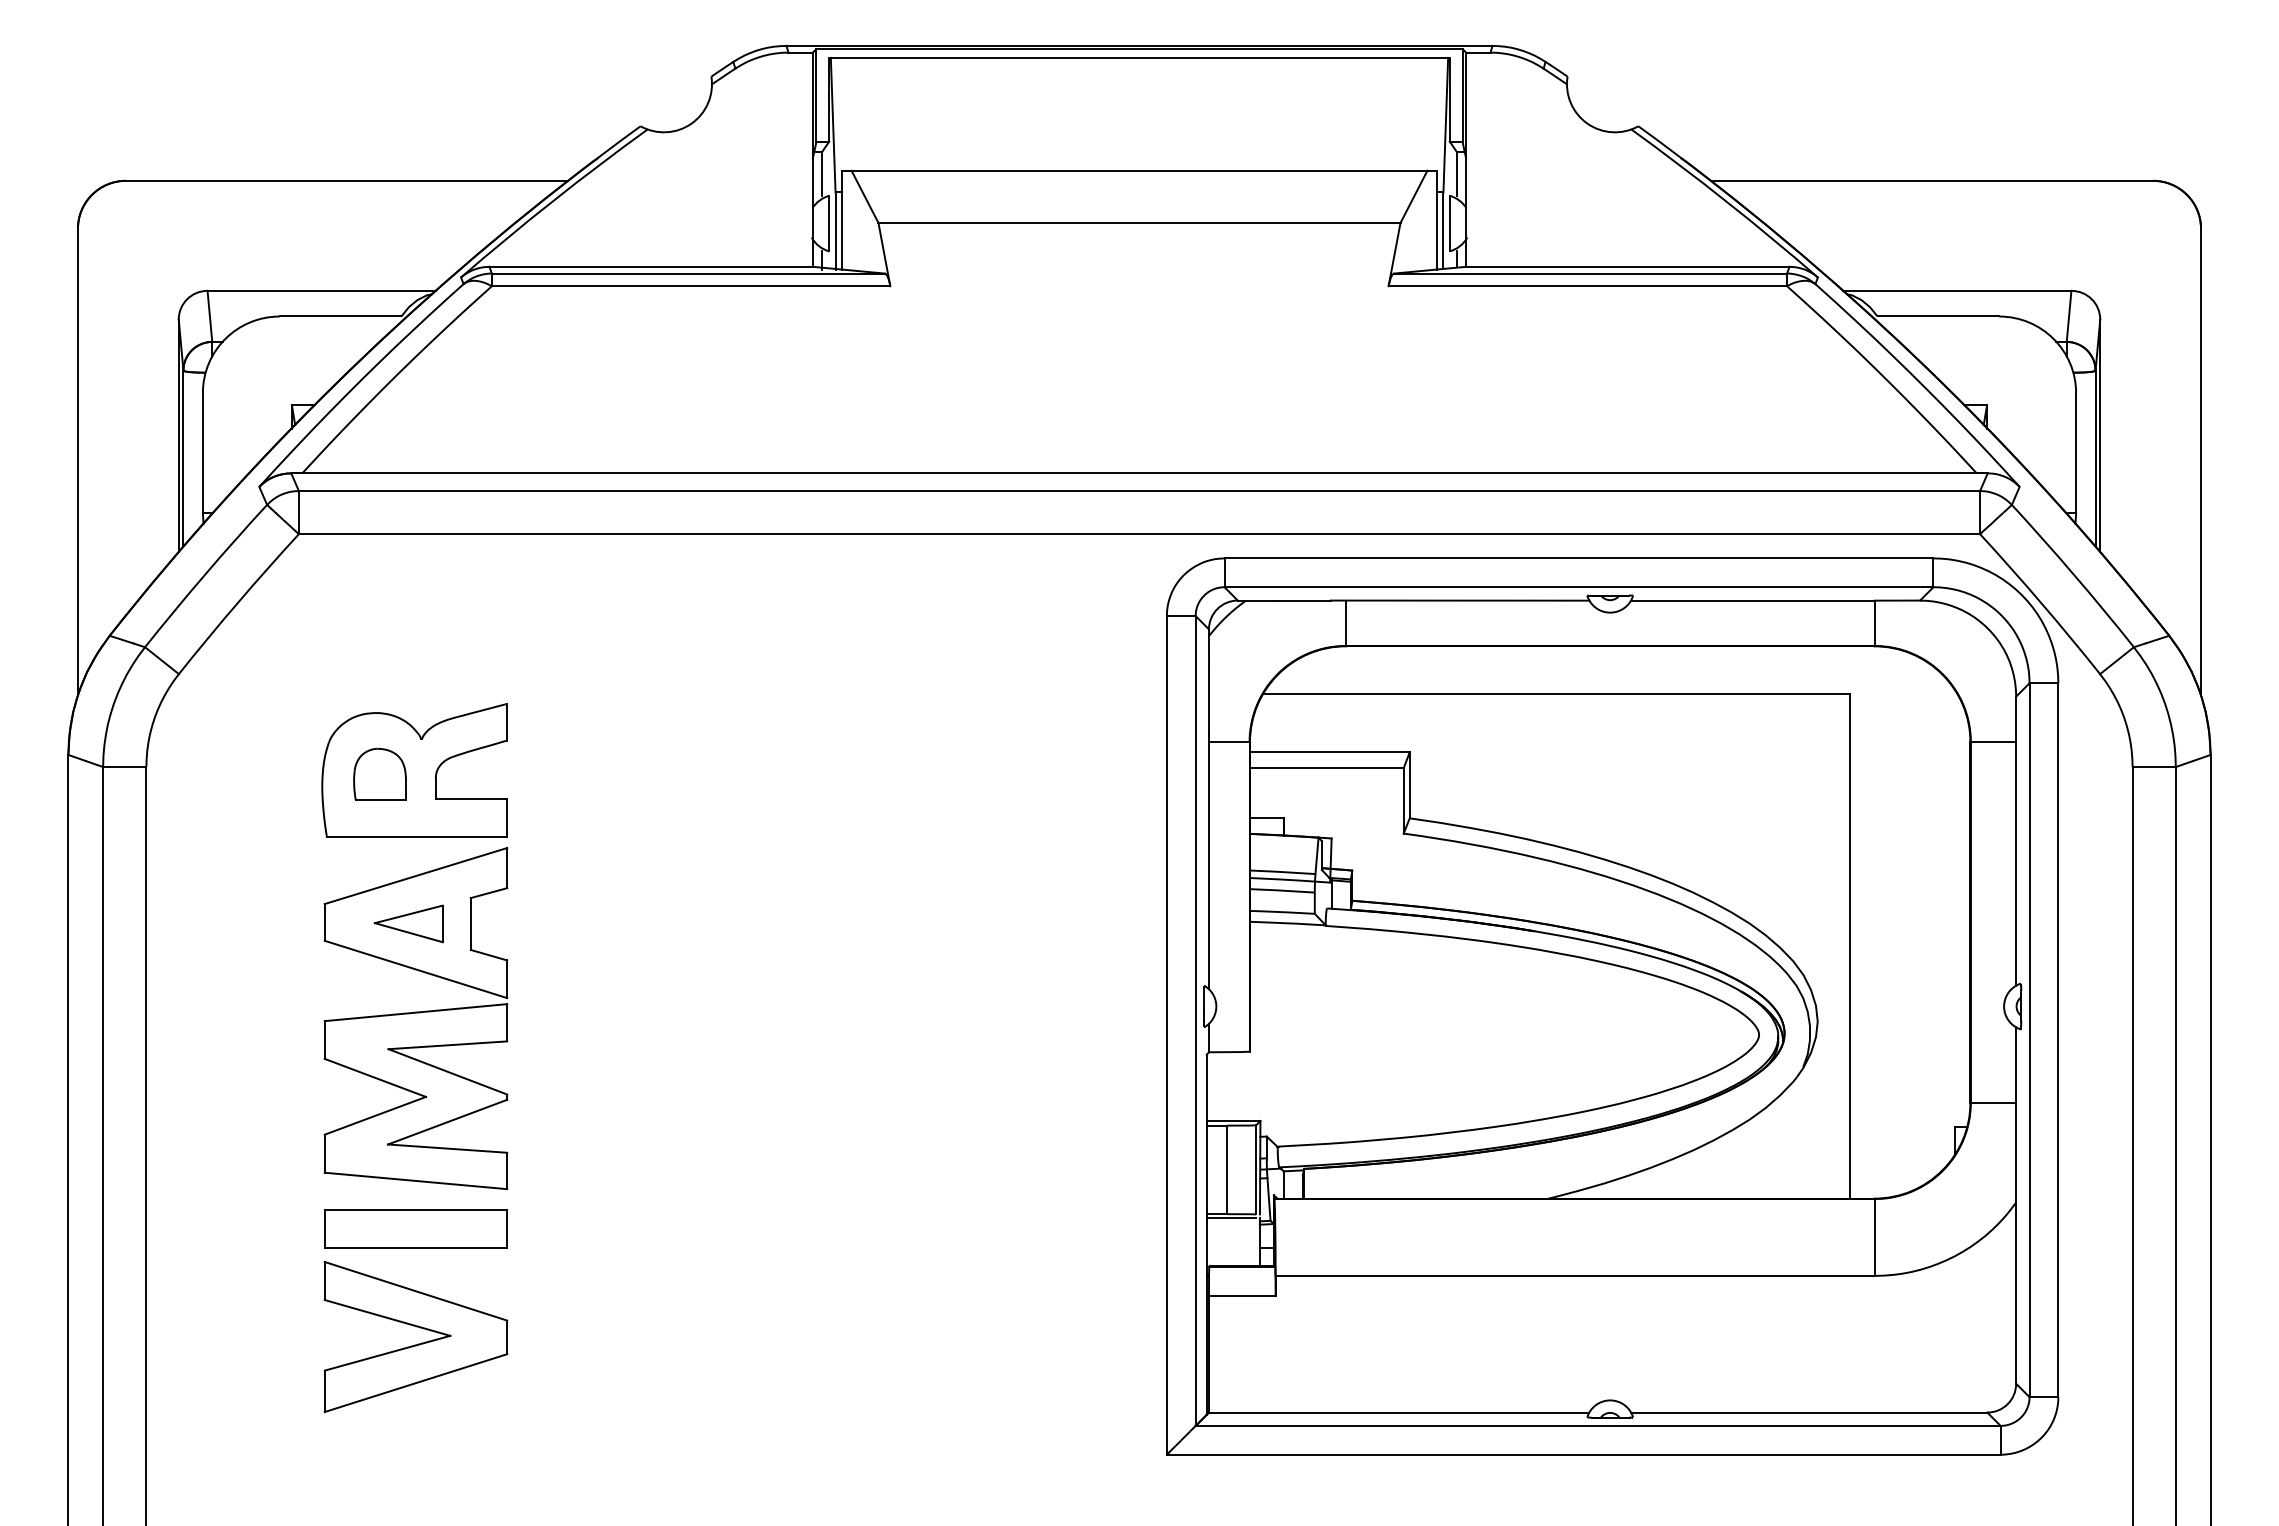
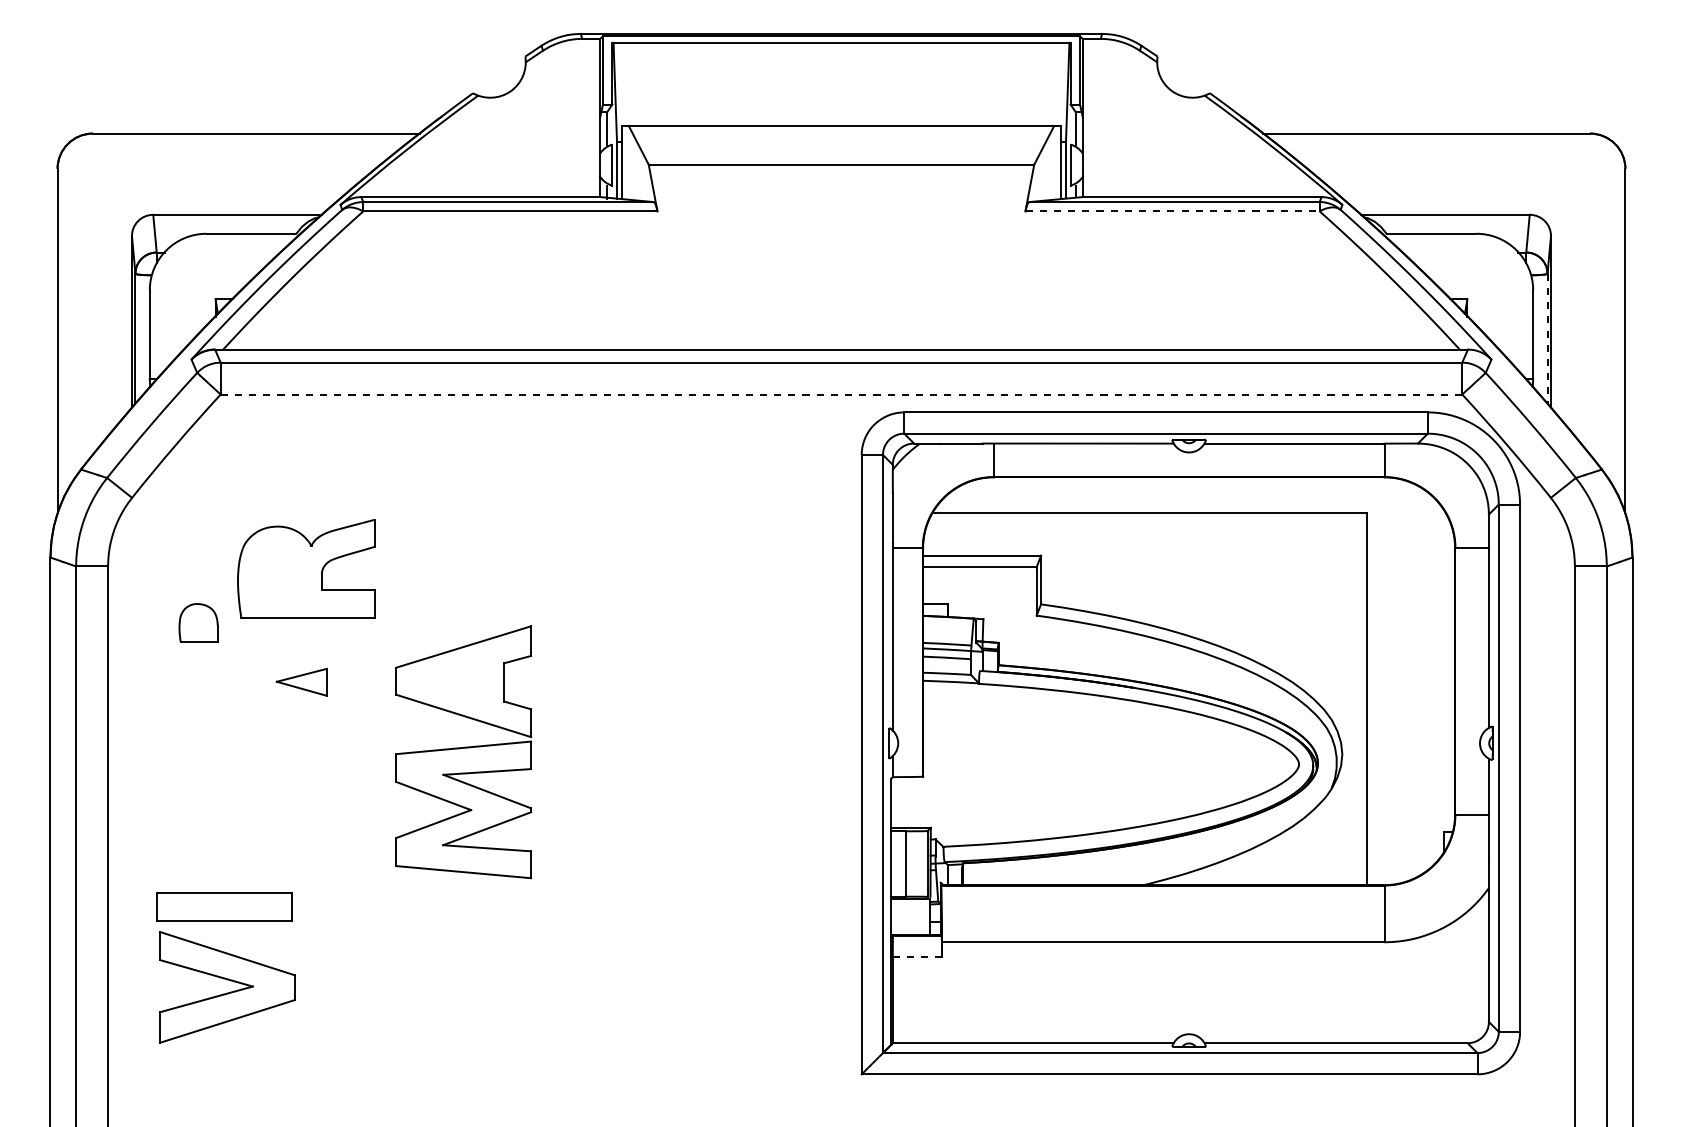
line: (1588, 286) -> (1173, 211), solid -> dashed
line: (2095, 459) -> (1547, 339), solid -> dashed
line: (1139, 534) -> (841, 394), solid -> dashed
part: (379, 773) -> (198, 622), moved
part: (415, 1018) -> (463, 752), moved
part: (415, 1228) -> (224, 907), moved
line: (1242, 1295) -> (917, 956), solid -> dashed
part: (418, 1343) -> (229, 992), moved

